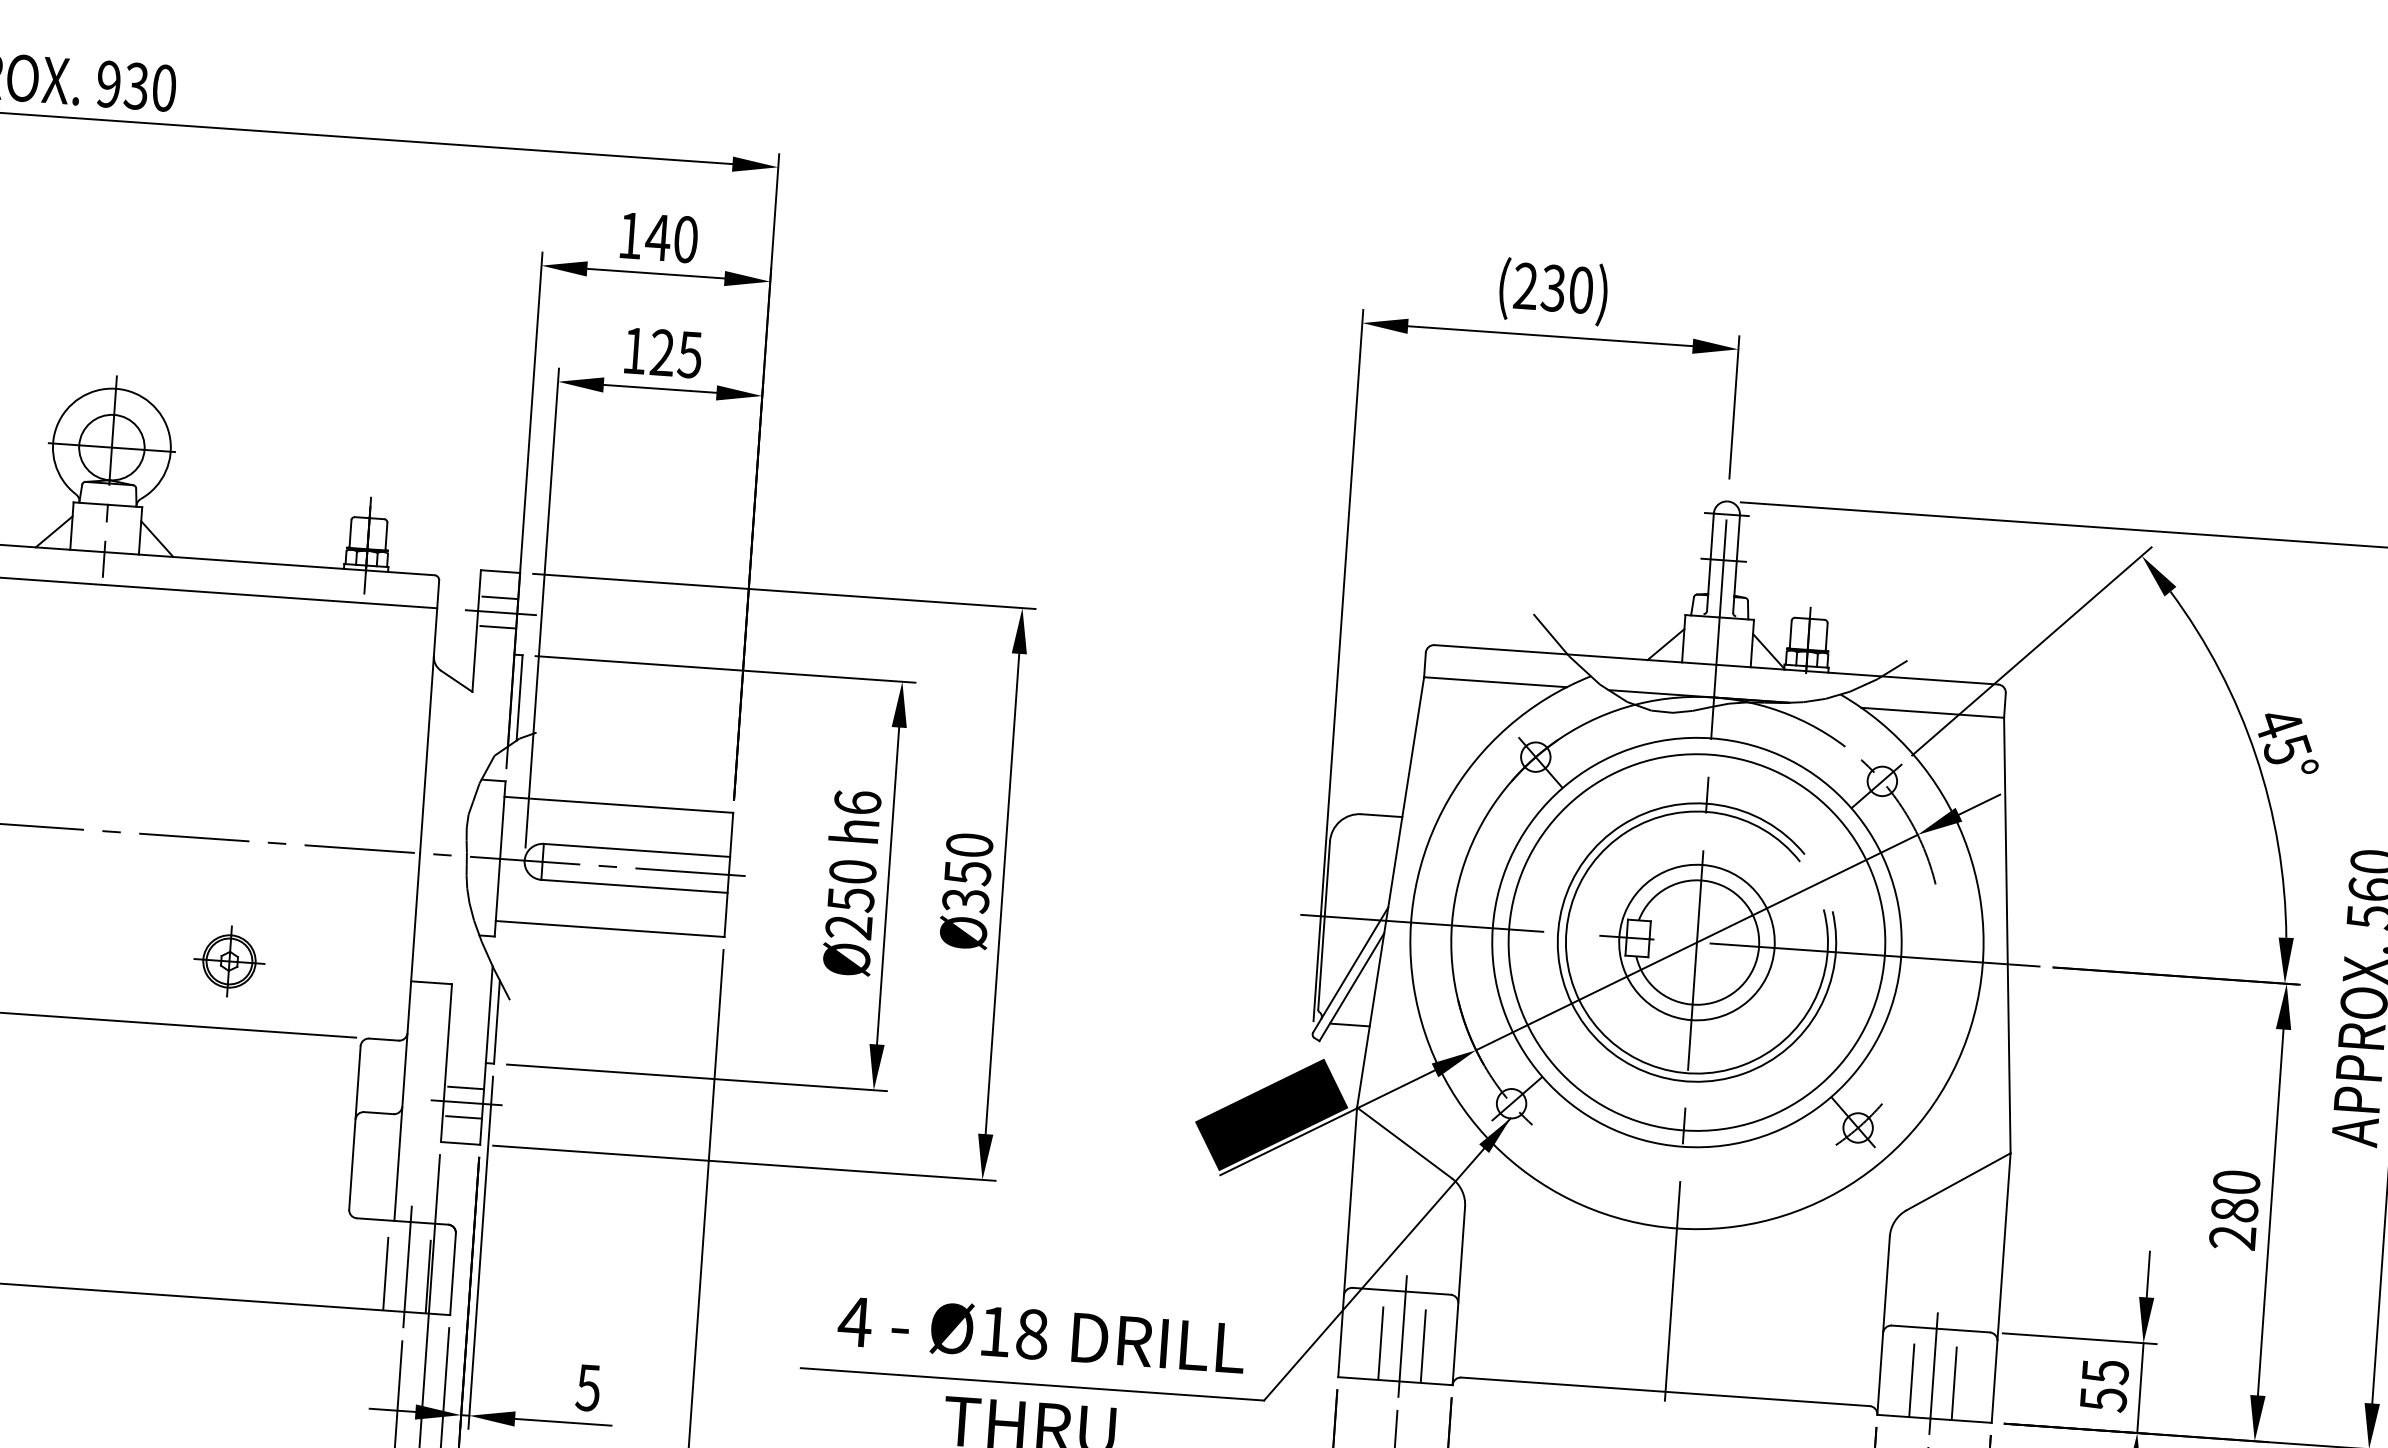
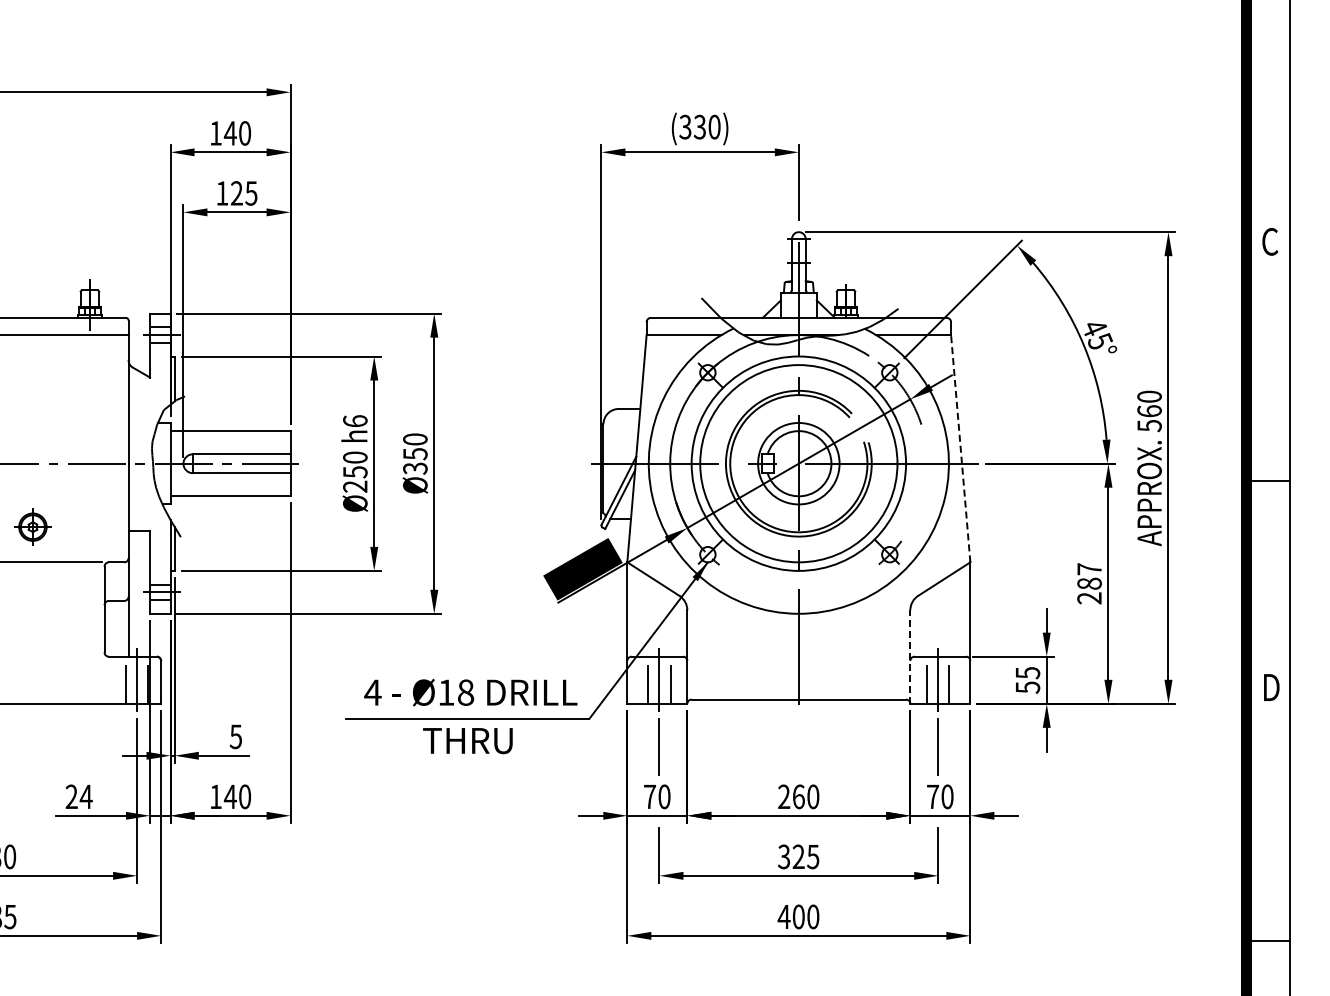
text: (1525, 286) -> (685, 127), (230) -> (330)
line: (2006, 935) -> (960, 448), solid -> dashed
text: (2236, 1182) -> (1089, 569), 280 -> 287
line: (1883, 1326) -> (910, 657), solid -> dashed

